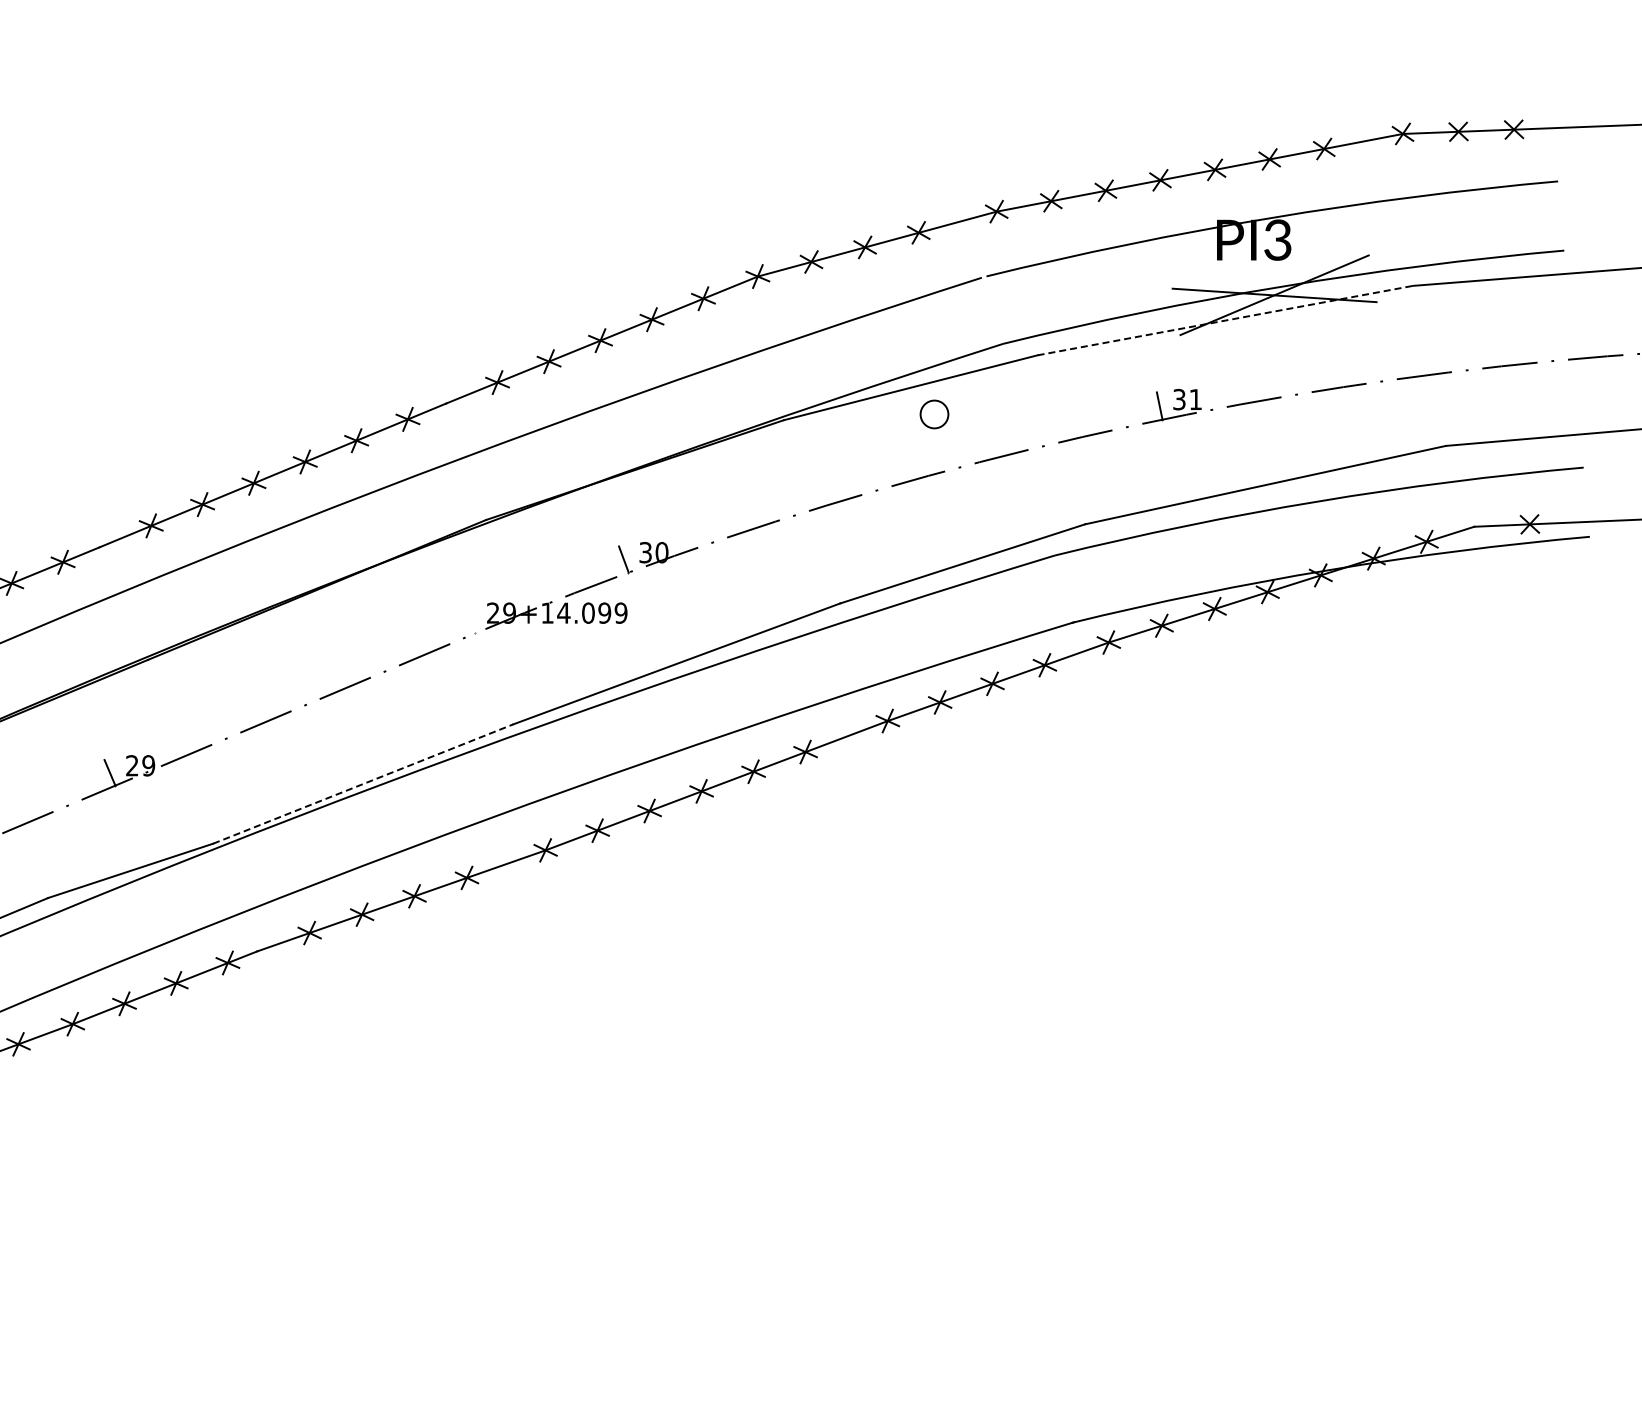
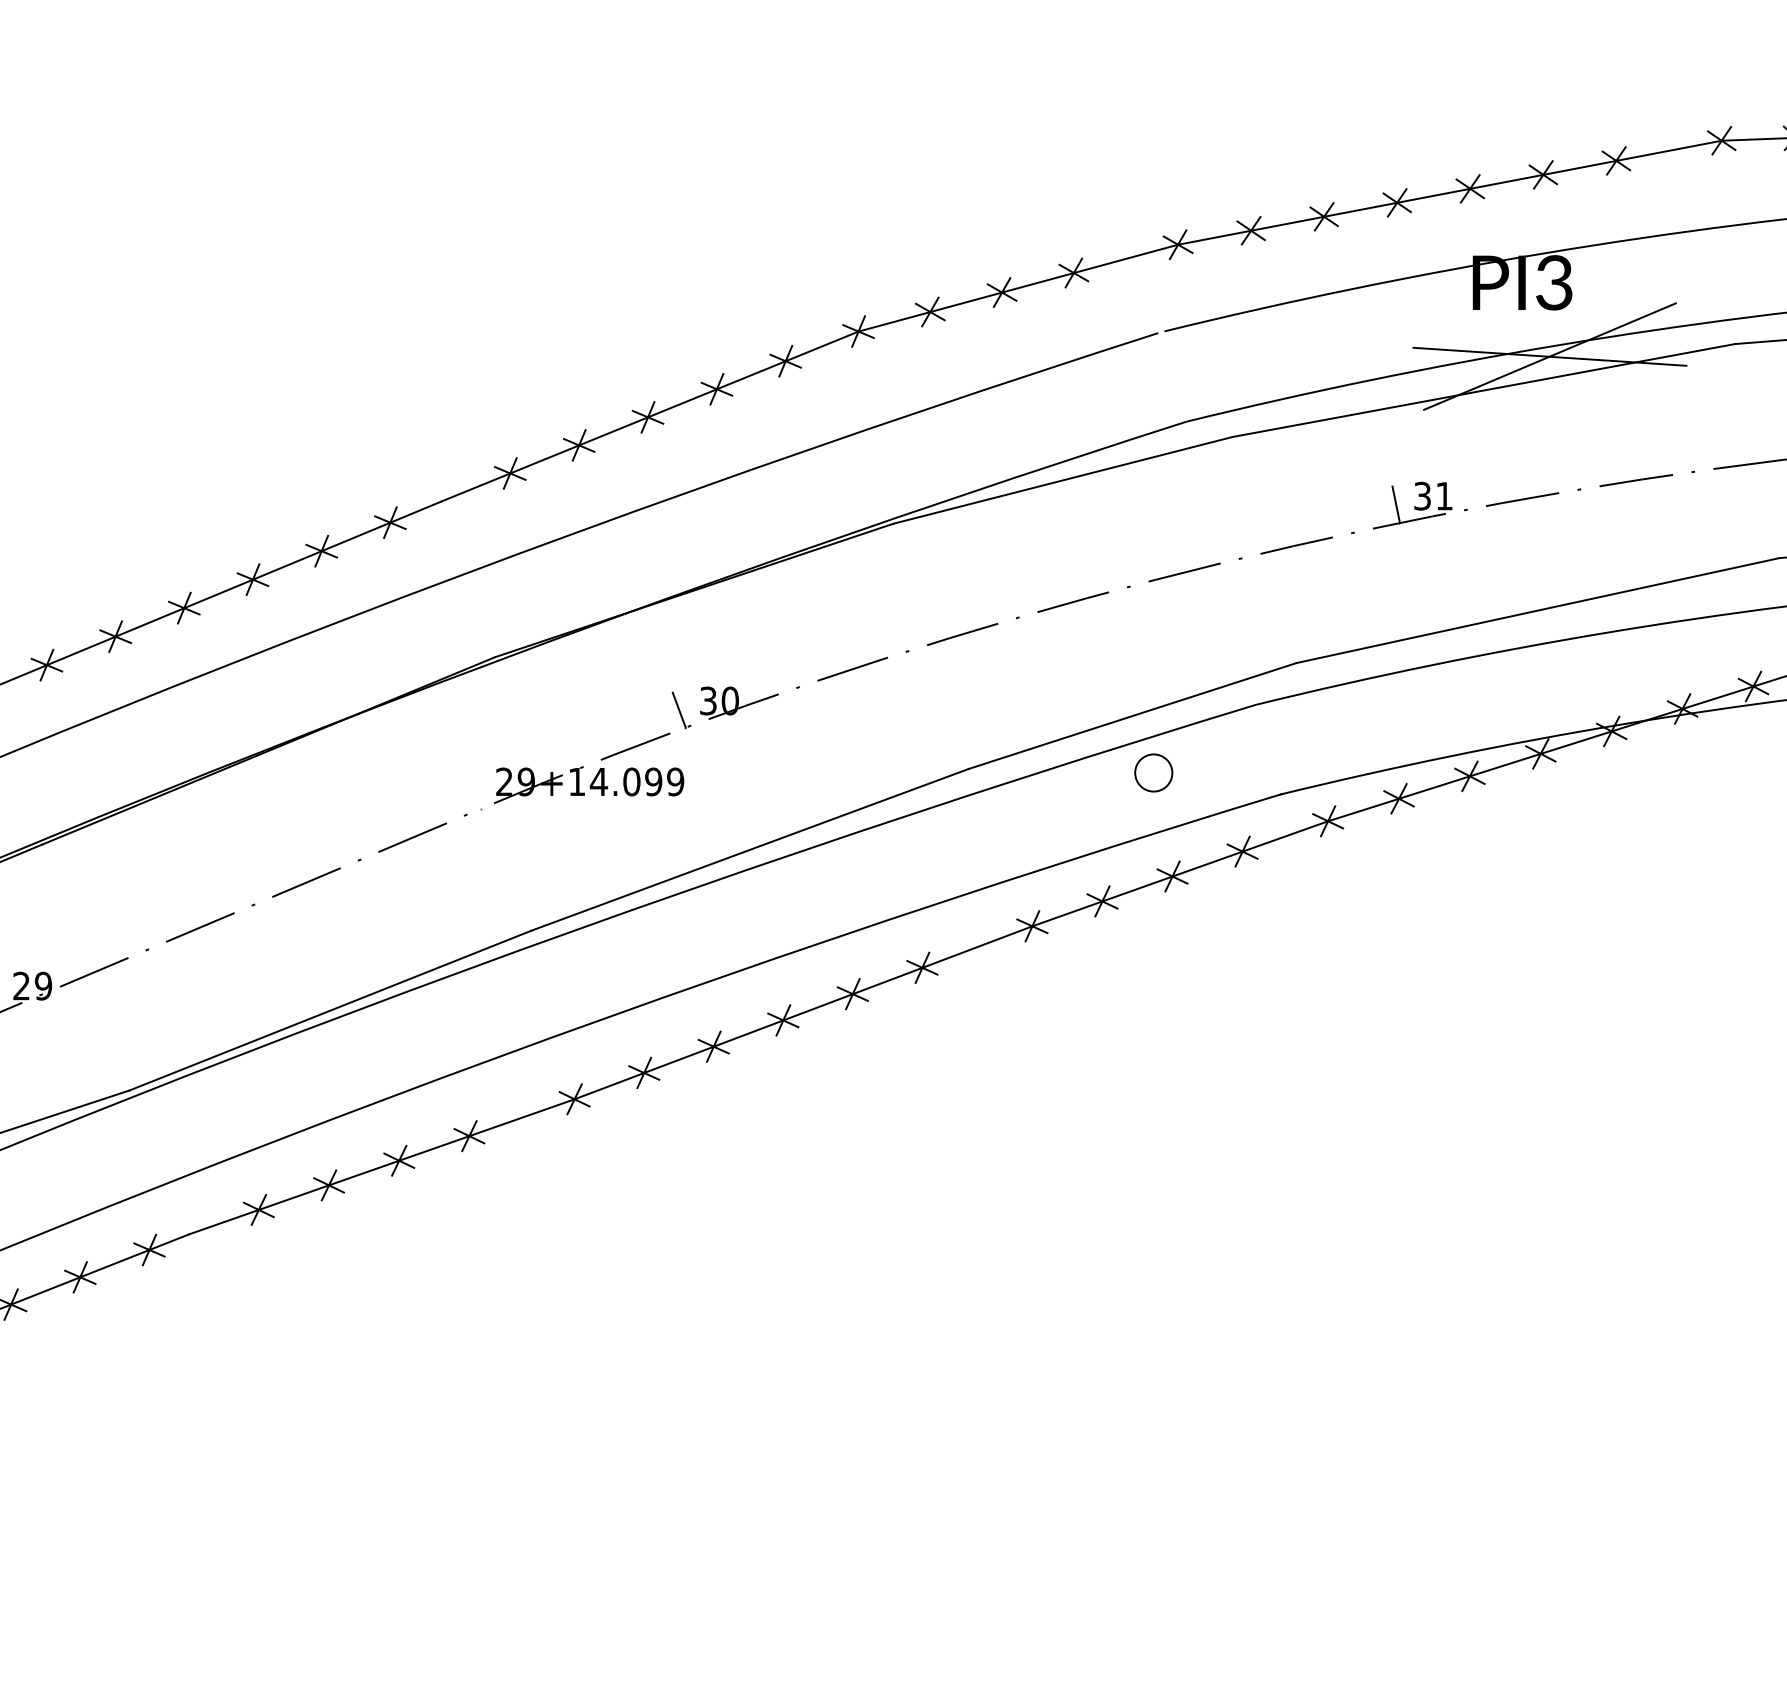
line: (1225, 320) -> (1484, 390), dashed -> solid
part: (934, 414) -> (1153, 773), moved
line: (363, 784) -> (330, 1011), dashed -> solid

